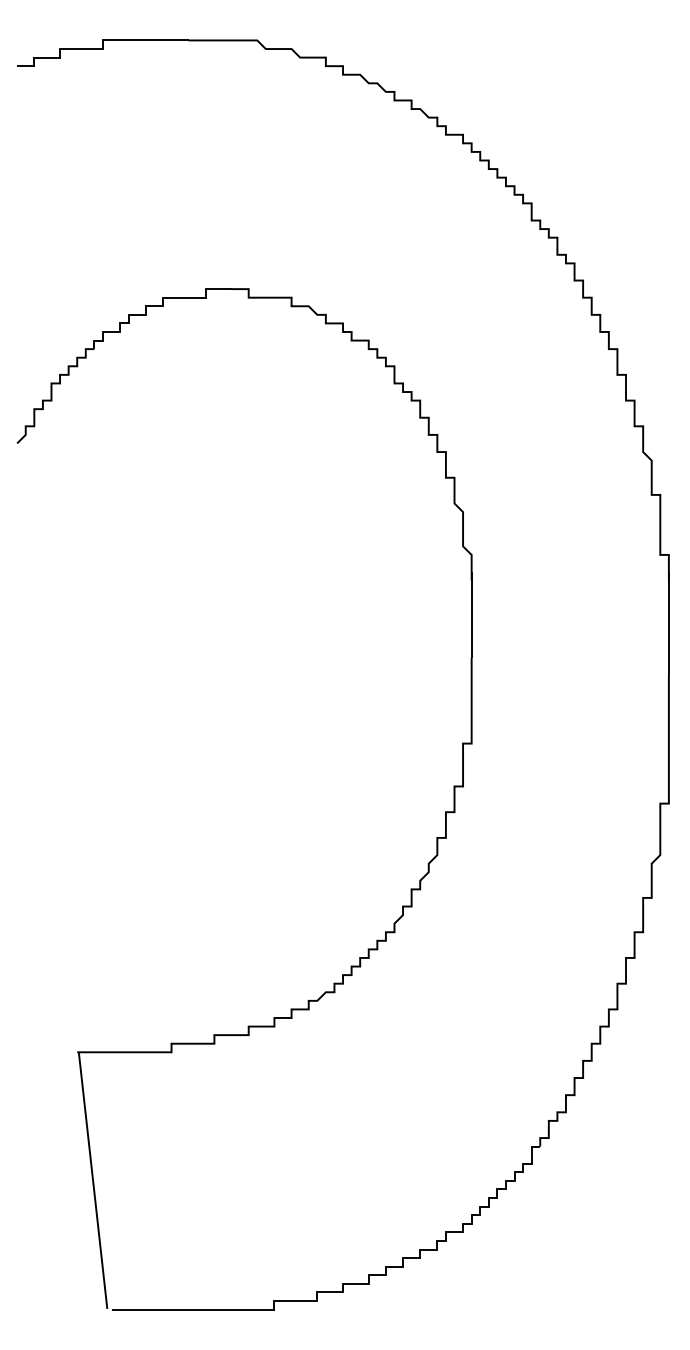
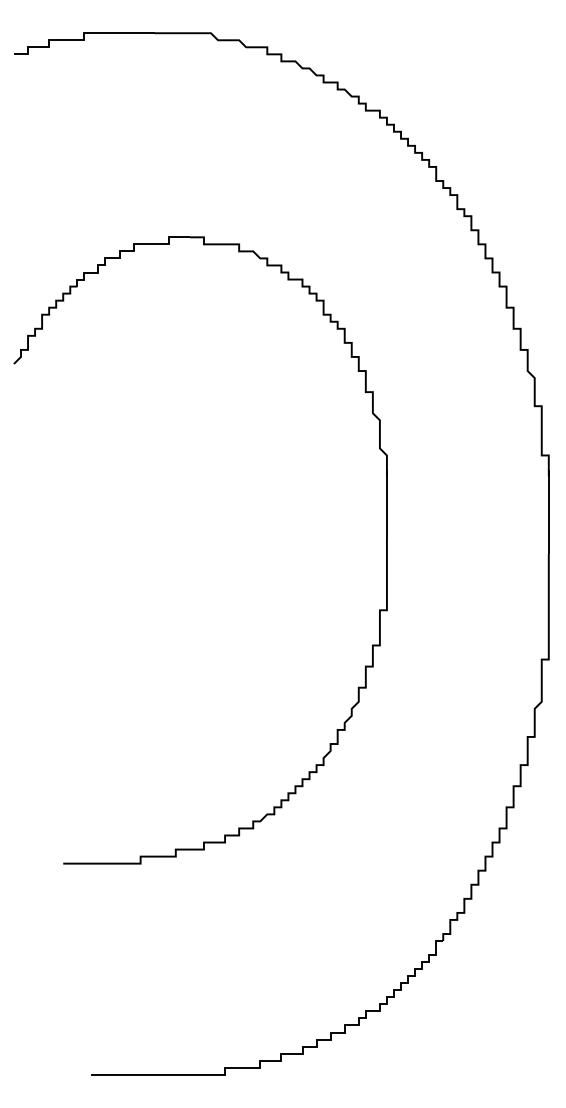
line: (92, 1180) -> (75, 968), removed

